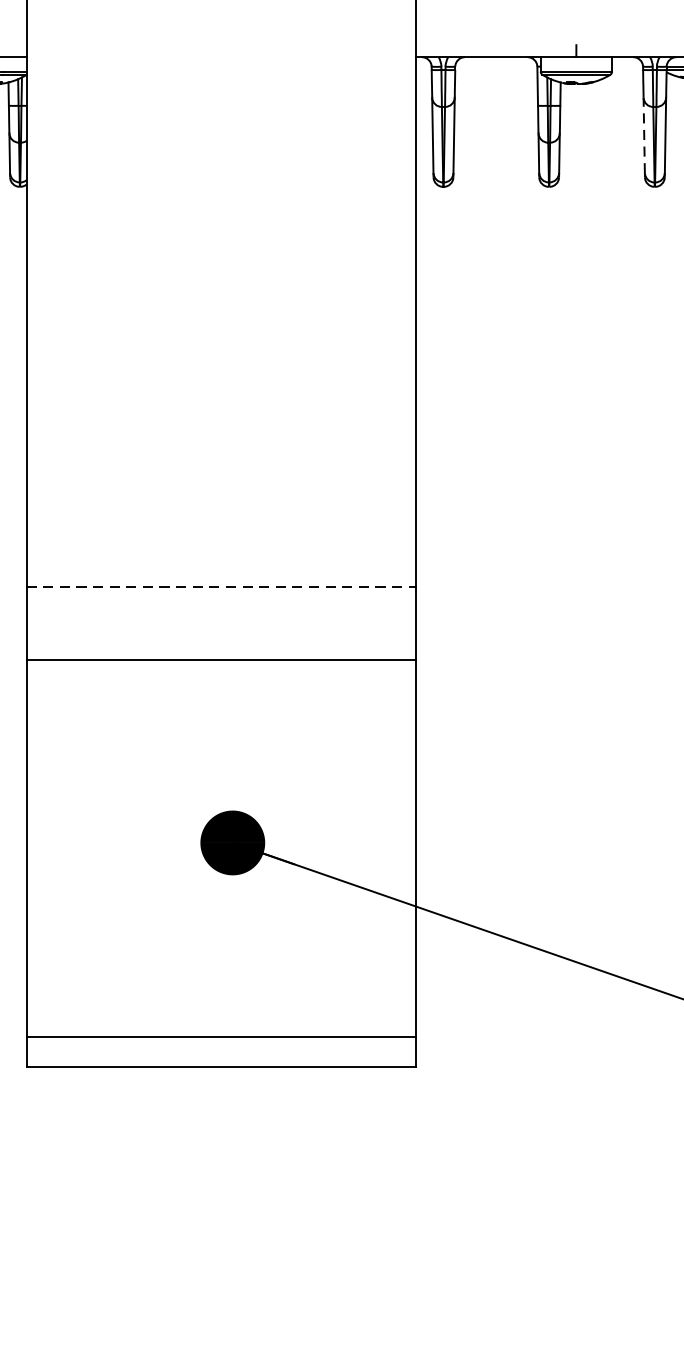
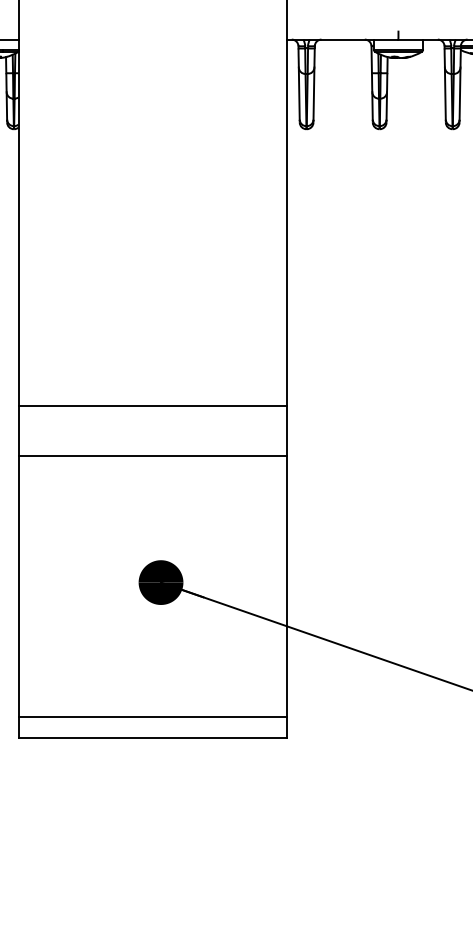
line: (644, 135) -> (445, 93), dashed -> solid
line: (221, 586) -> (153, 405), dashed -> solid

